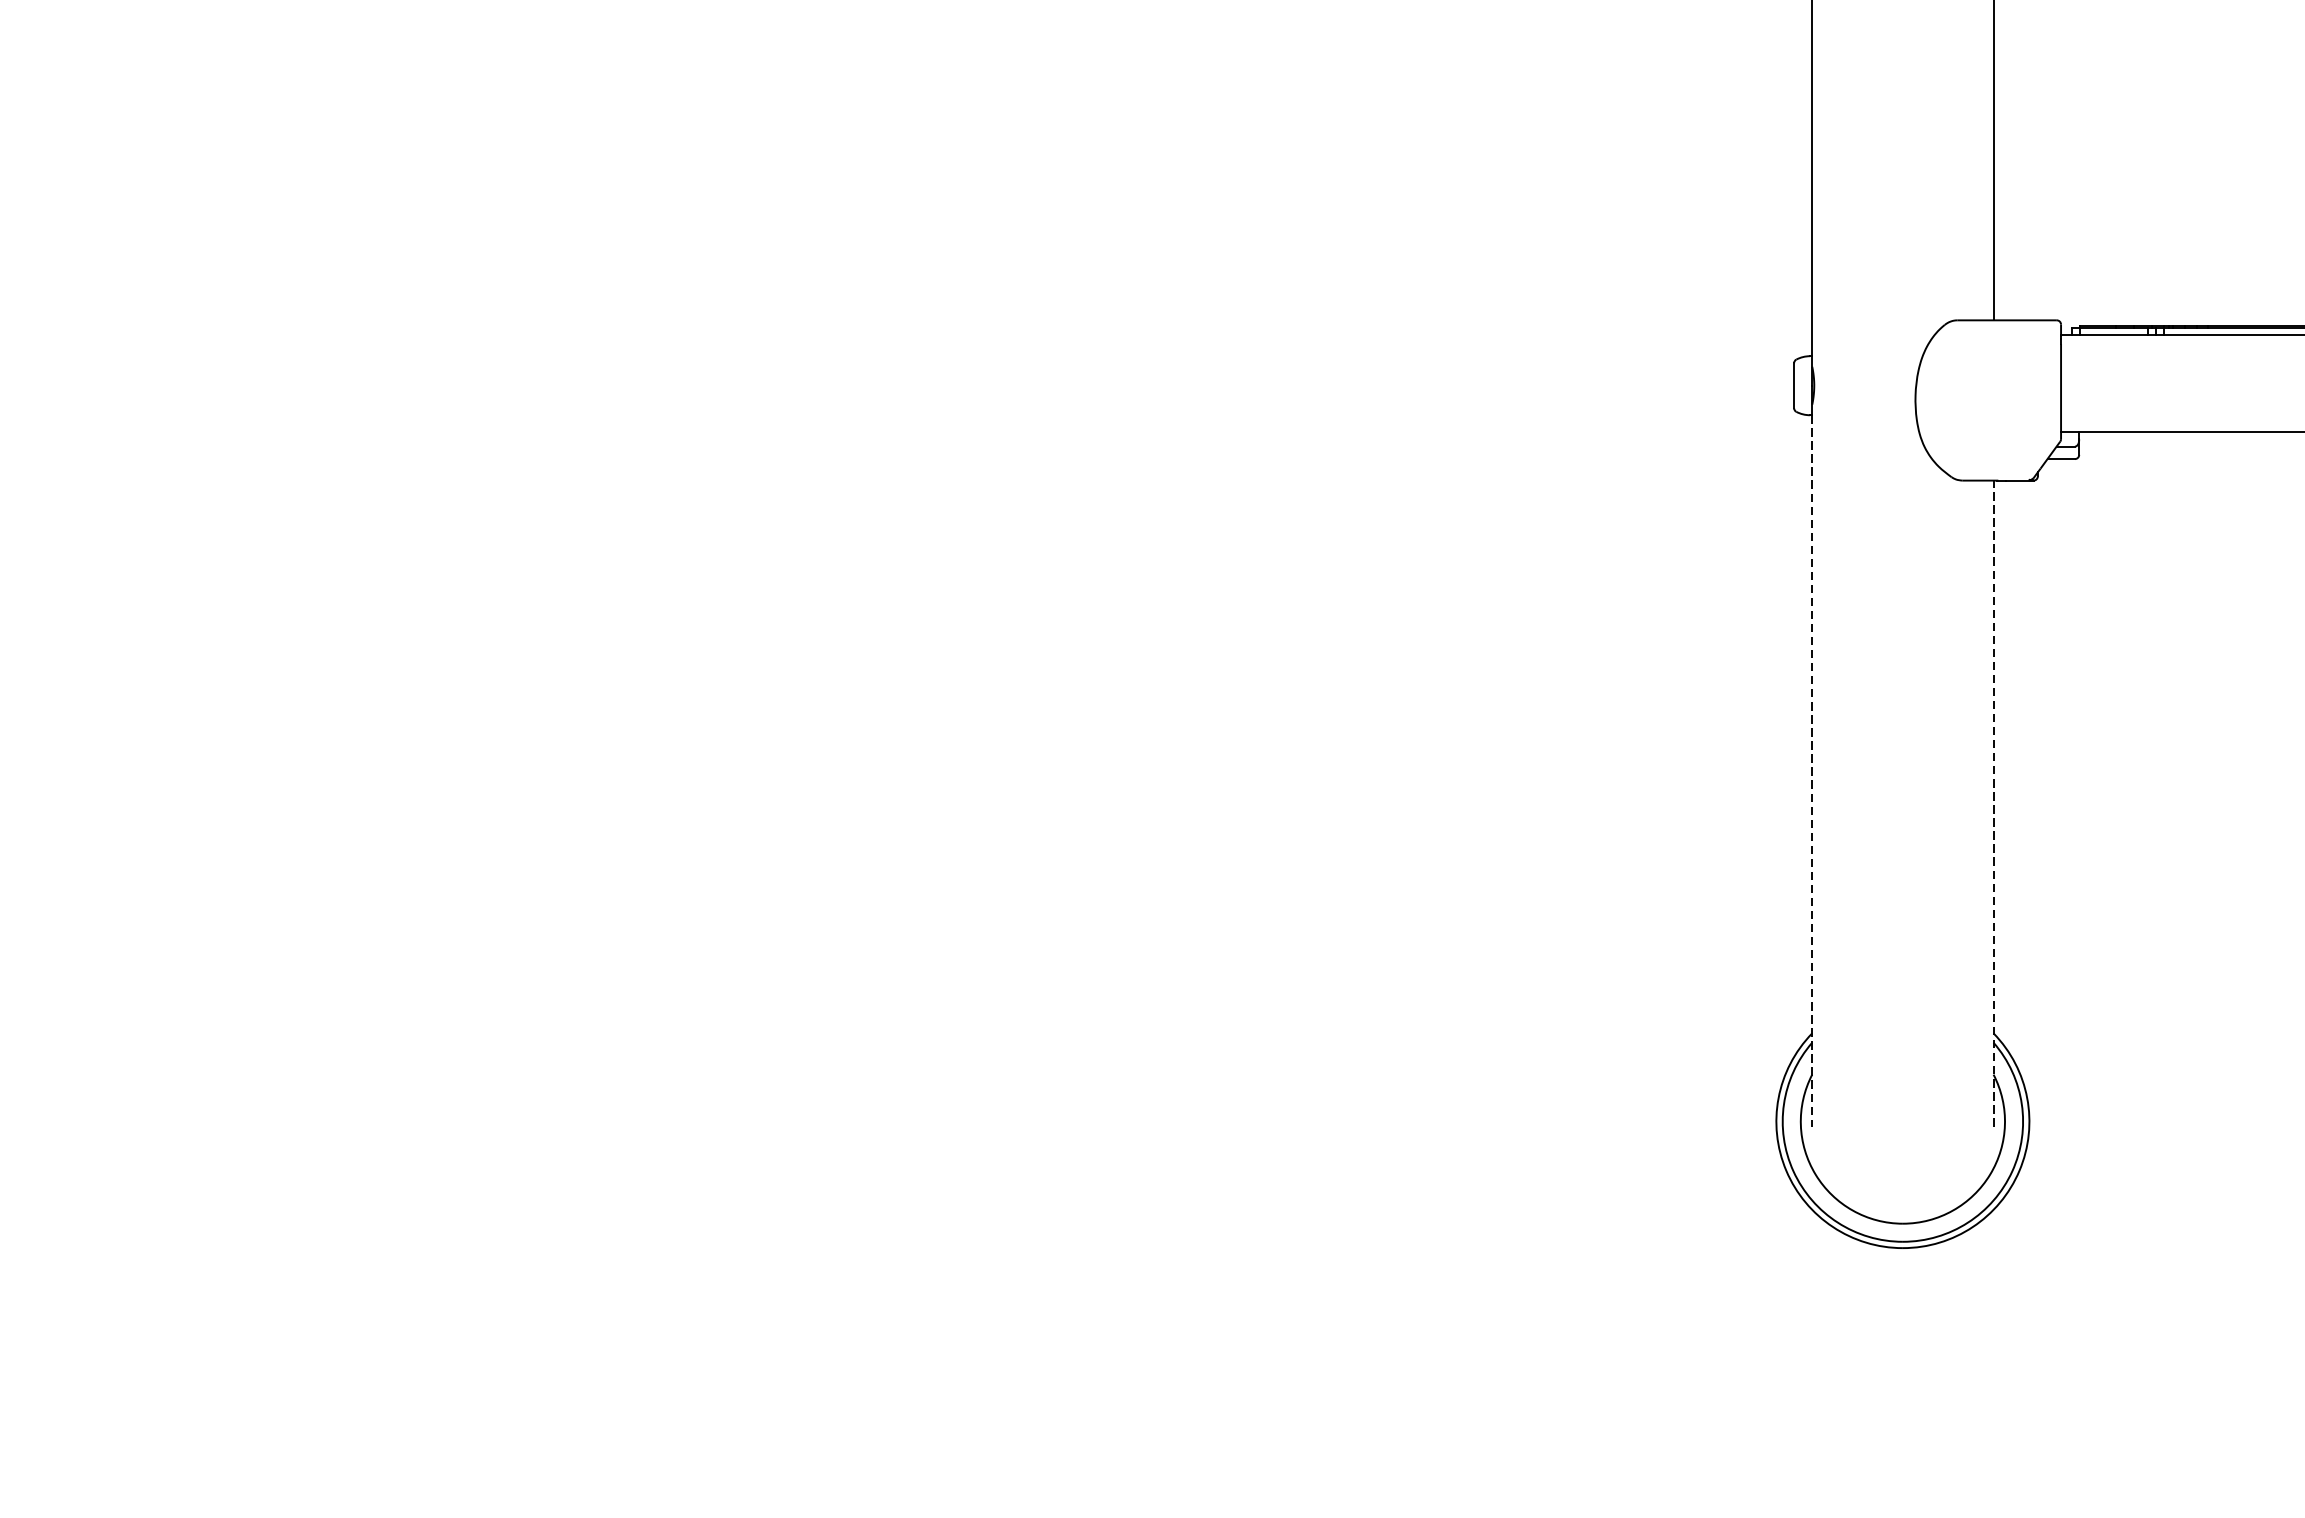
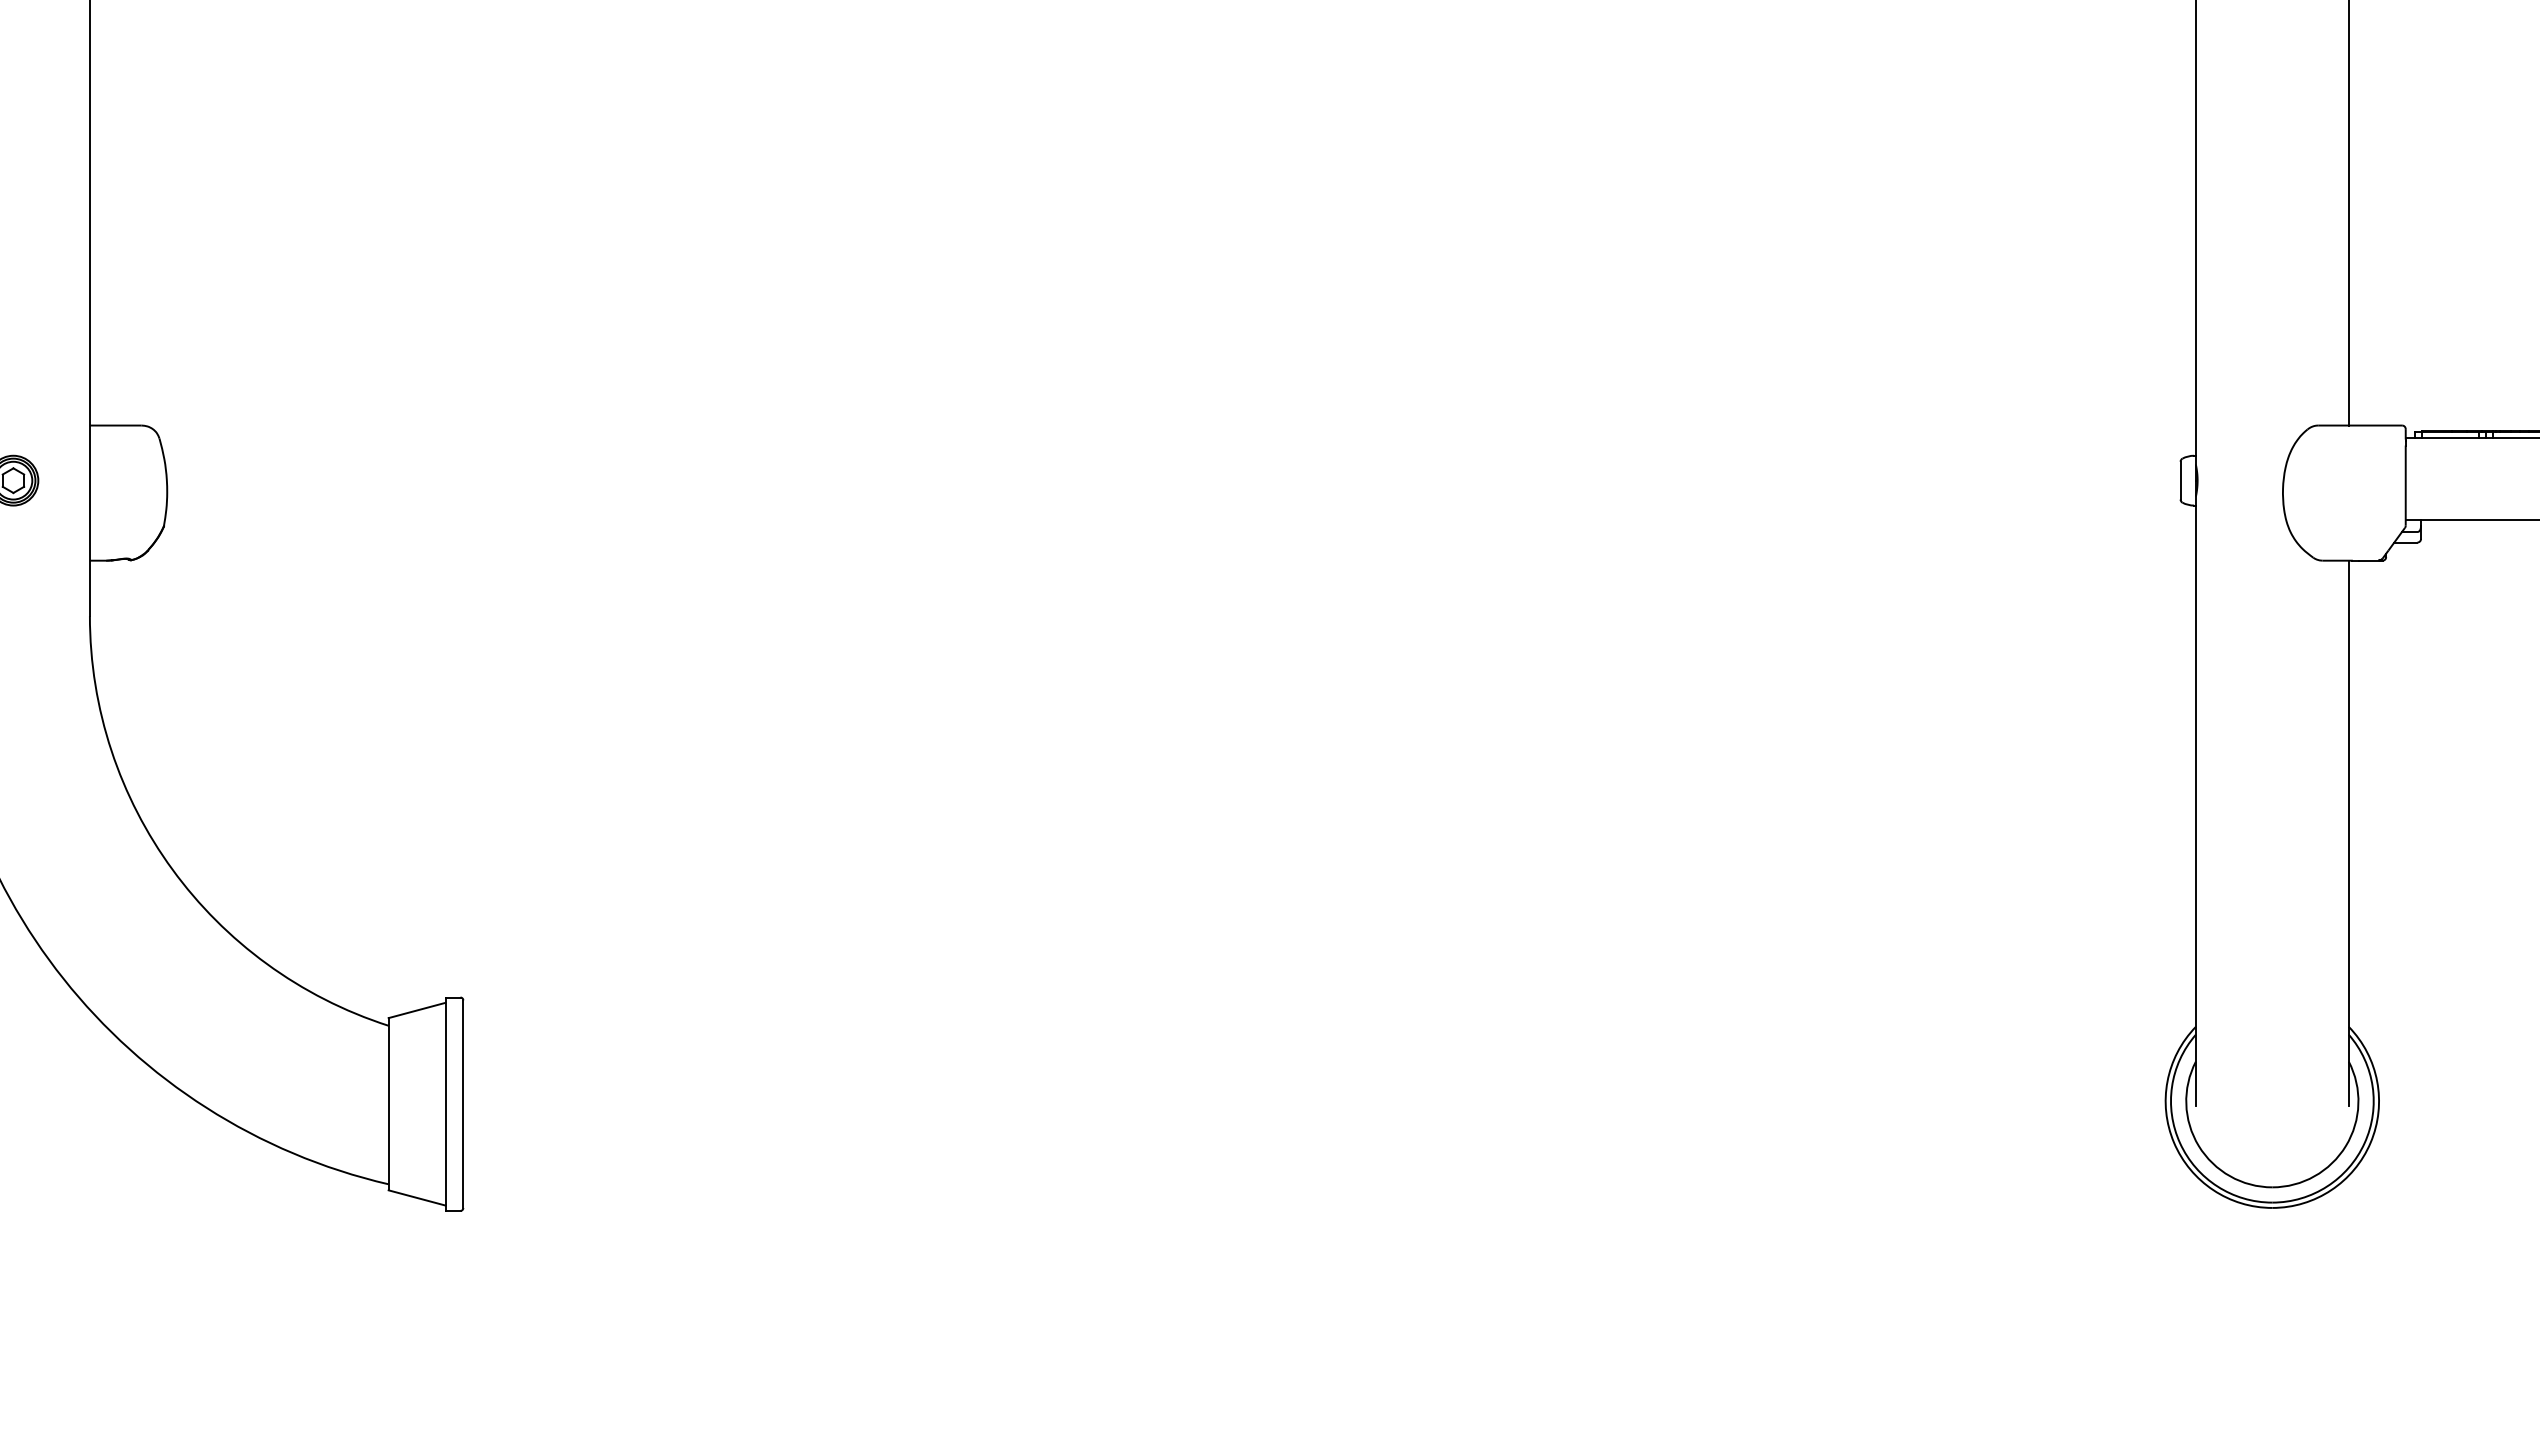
line: (1811, 770) -> (2195, 805), dashed -> solid
line: (1993, 802) -> (2348, 832), dashed -> solid

